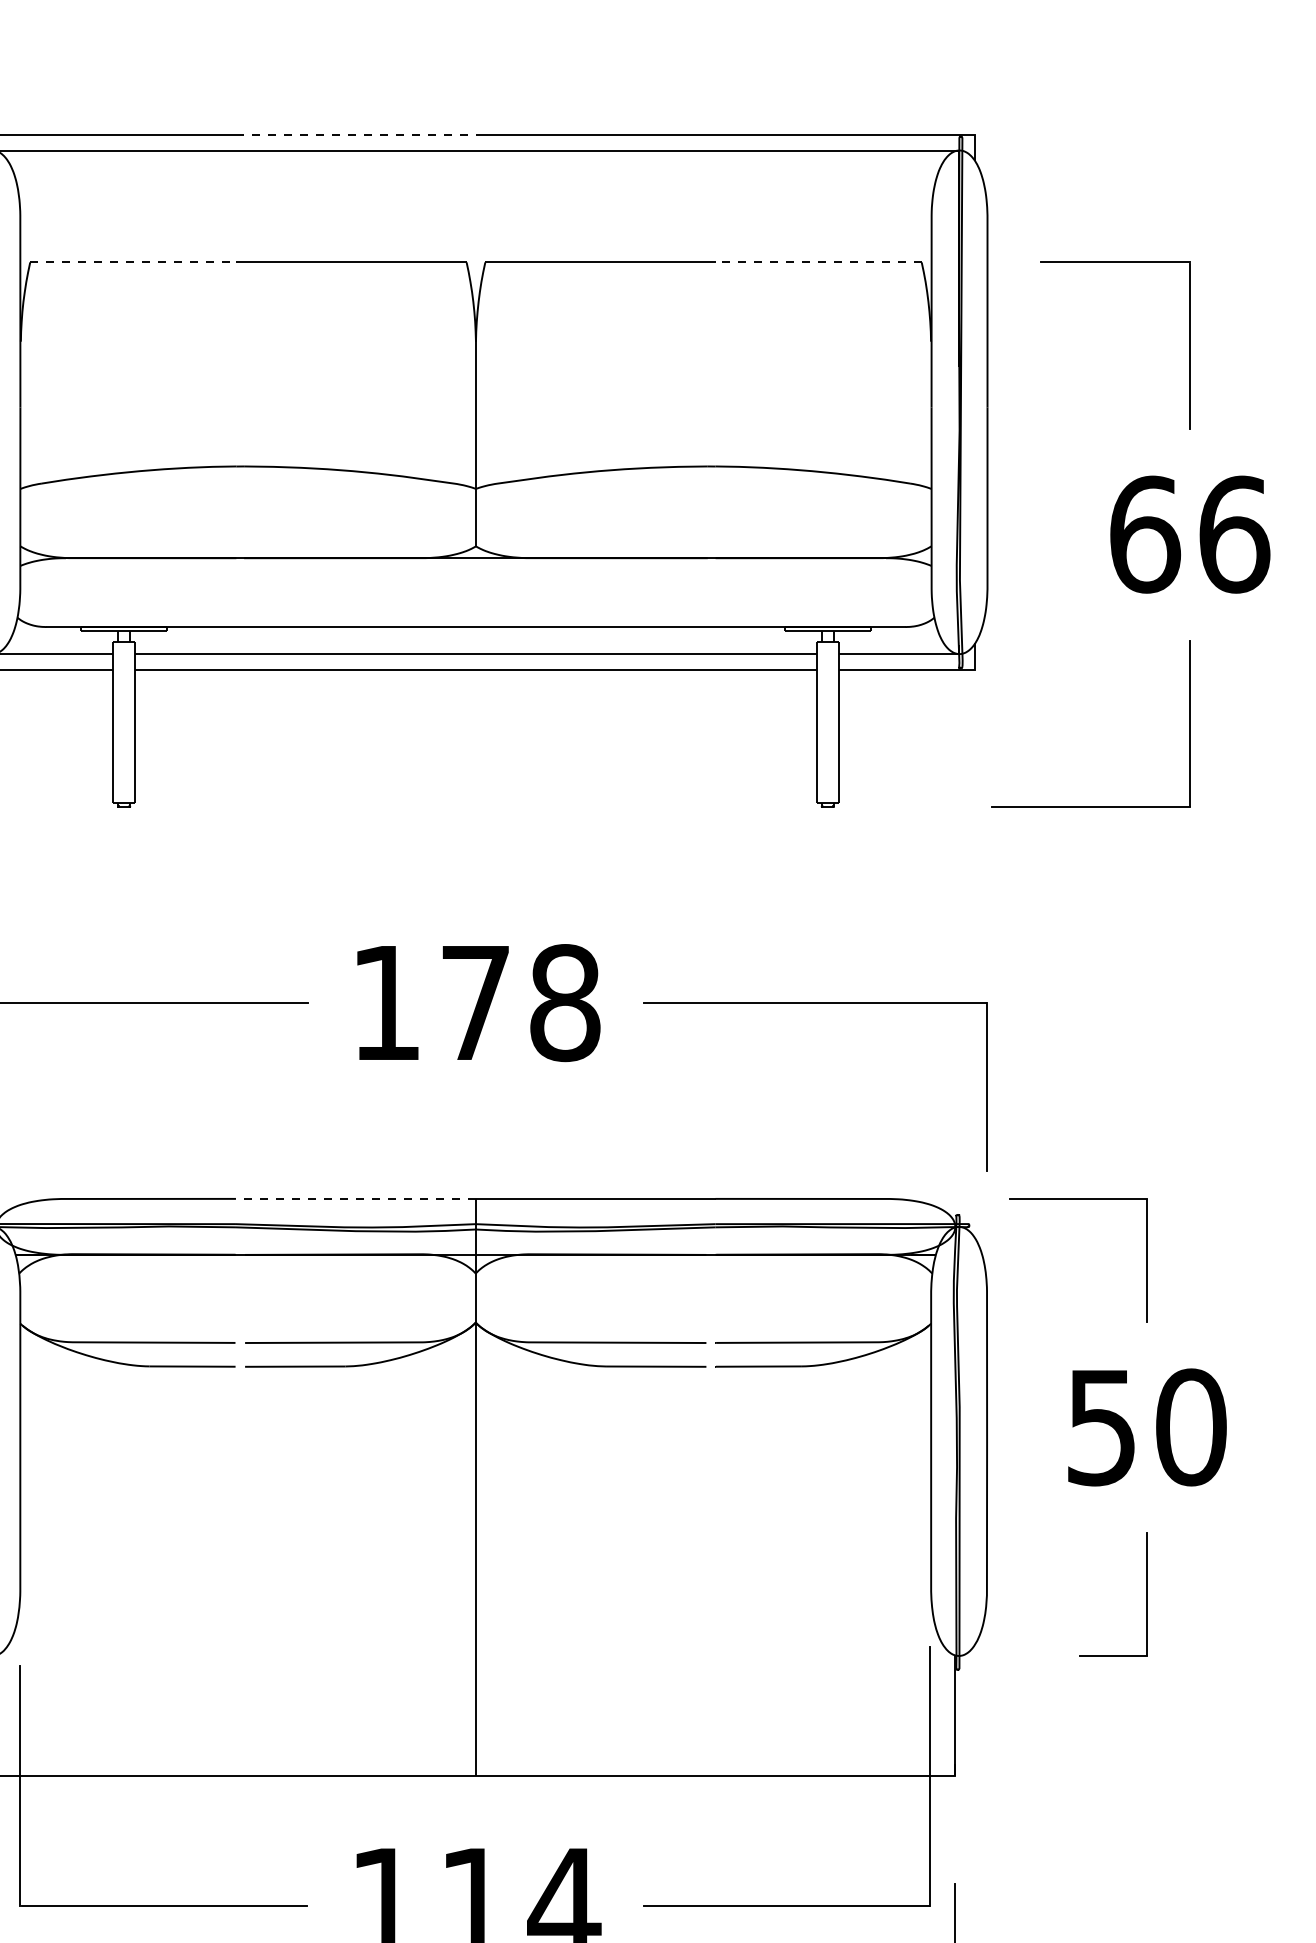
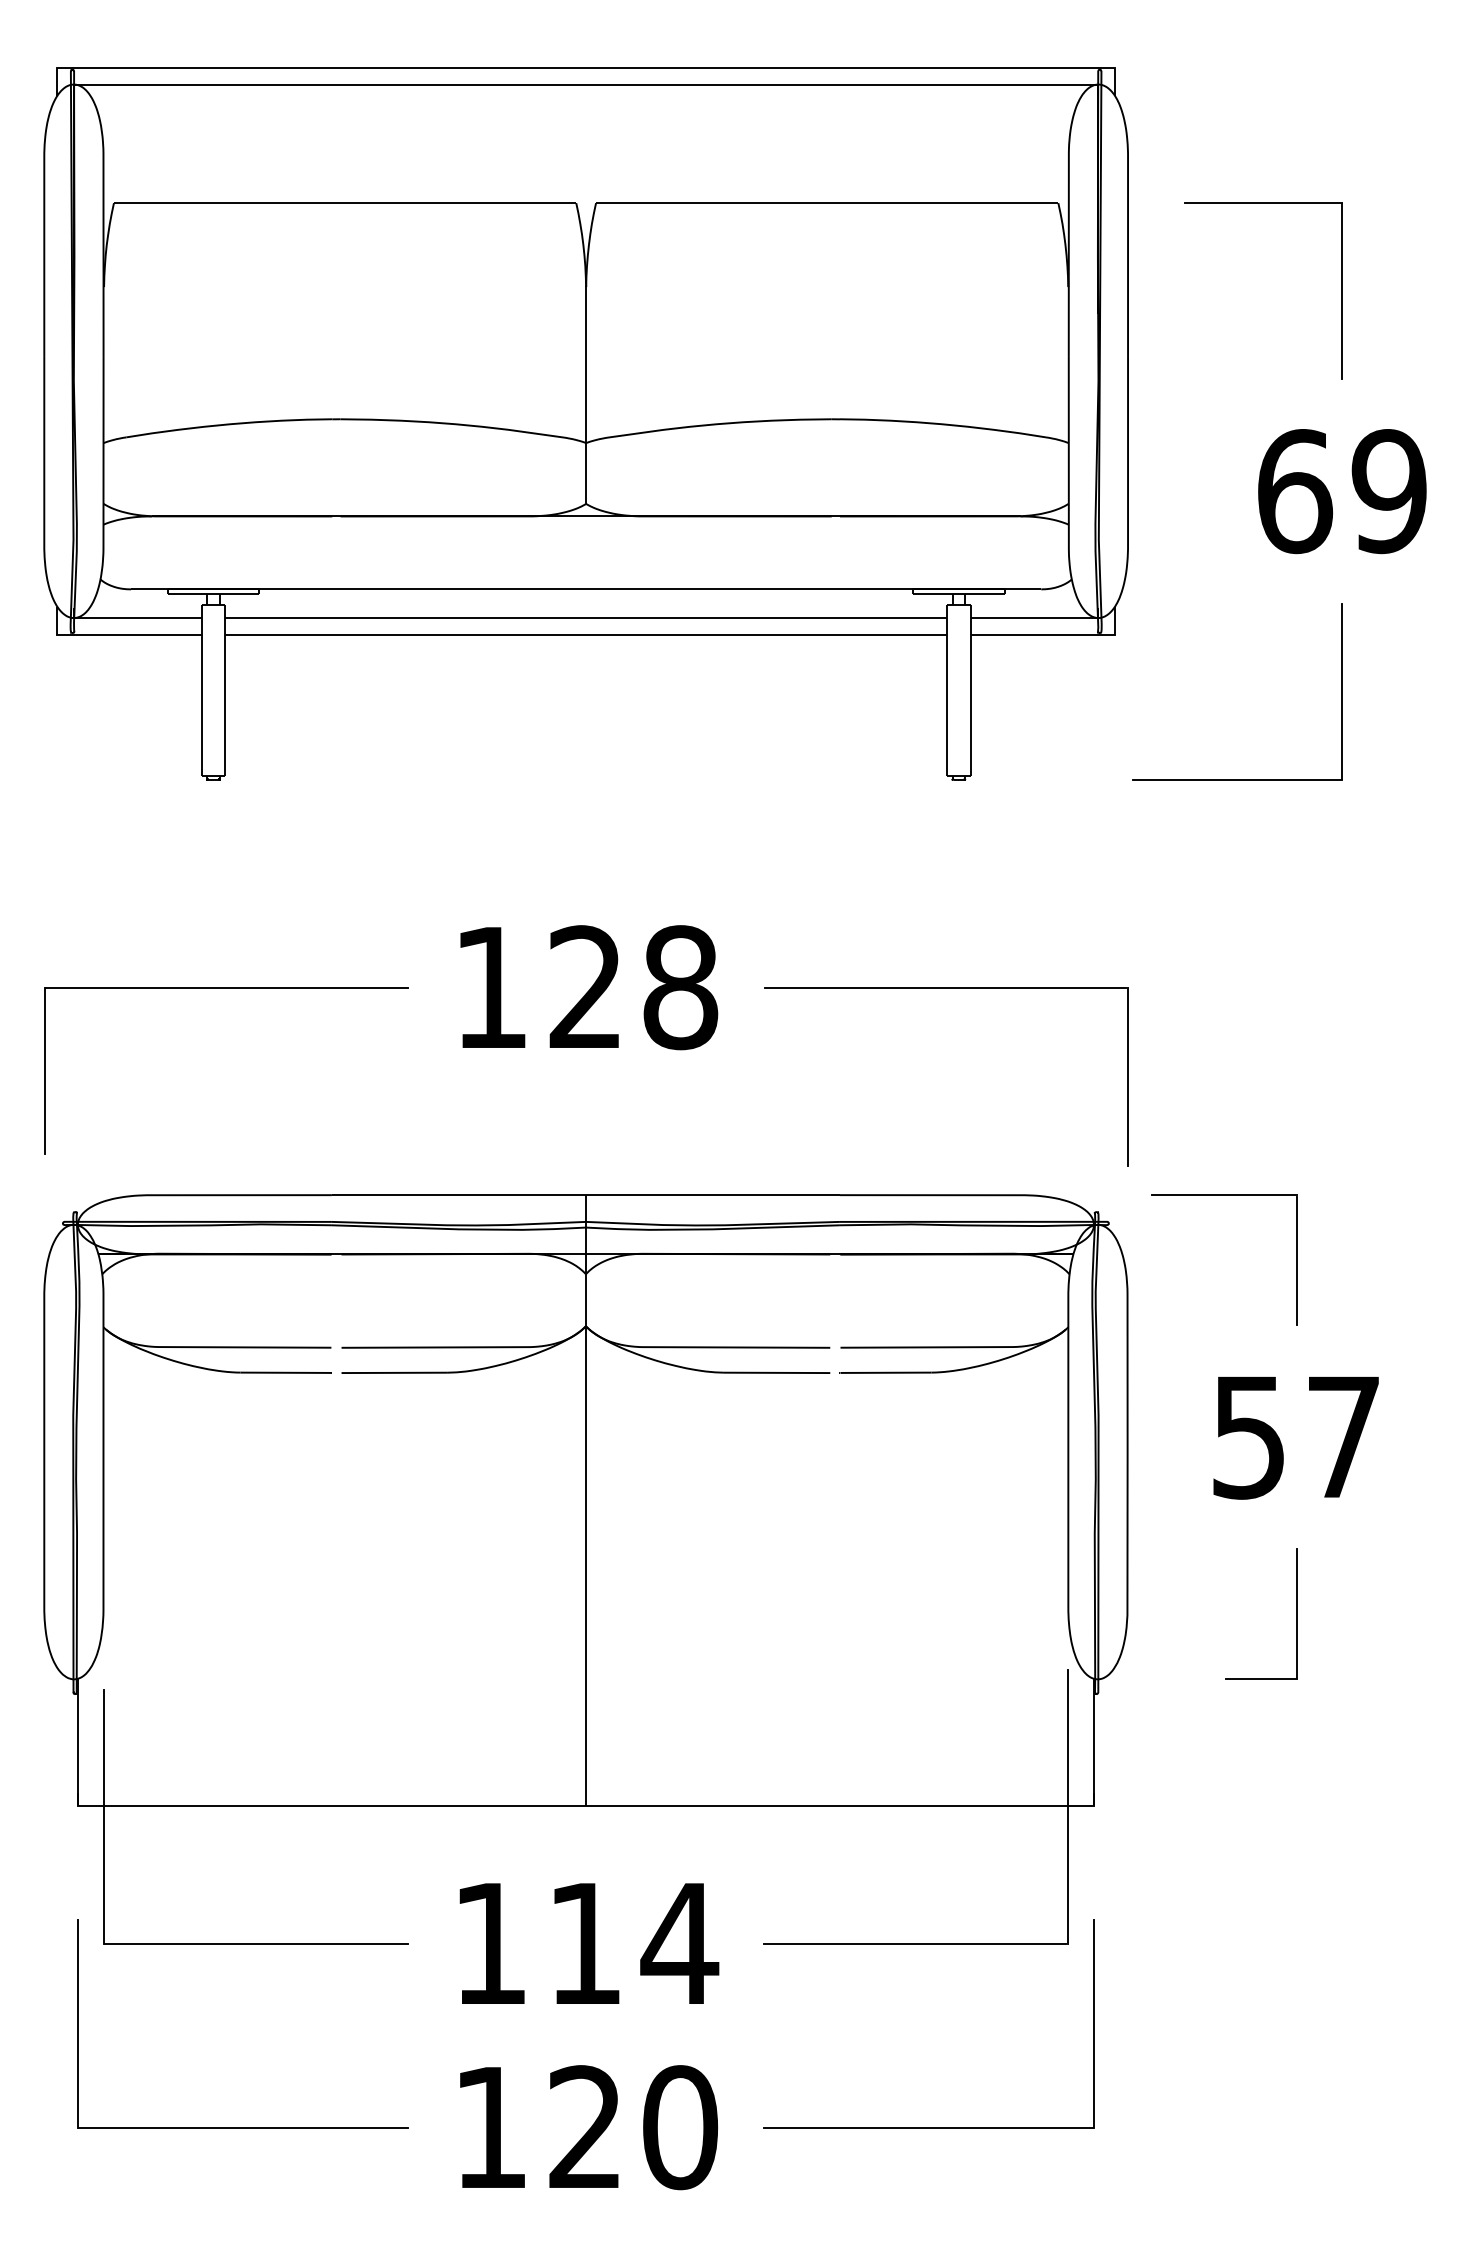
line: (356, 134) -> (459, 67), dashed -> solid
line: (133, 262) -> (223, 203), dashed -> solid
line: (818, 262) -> (948, 203), dashed -> solid
text: (1234, 534) -> (1389, 491), 66 -> 69
text: (474, 1001) -> (584, 986), 178 -> 128
line: (355, 1199) -> (458, 1195), dashed -> solid
text: (1190, 1426) -> (1343, 1436), 50 -> 57

